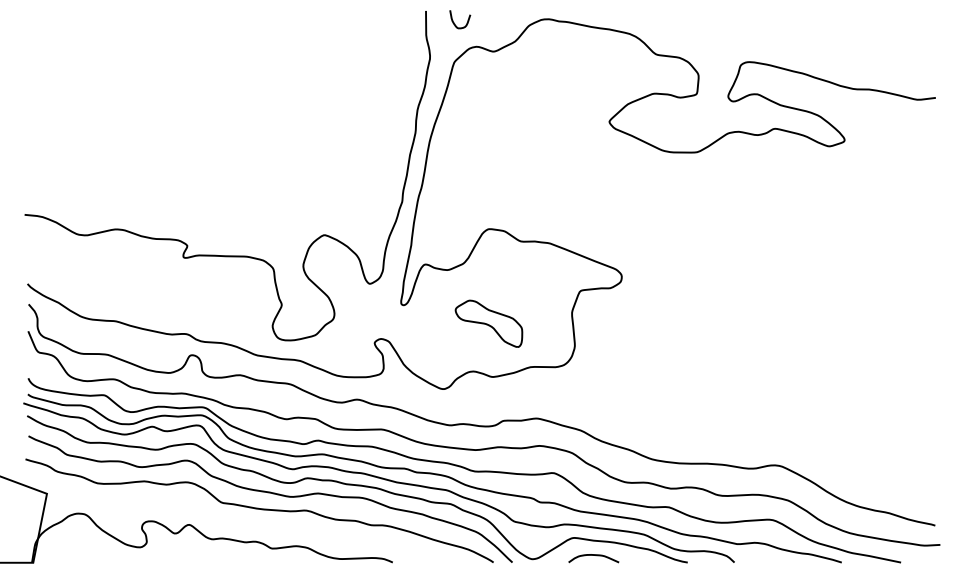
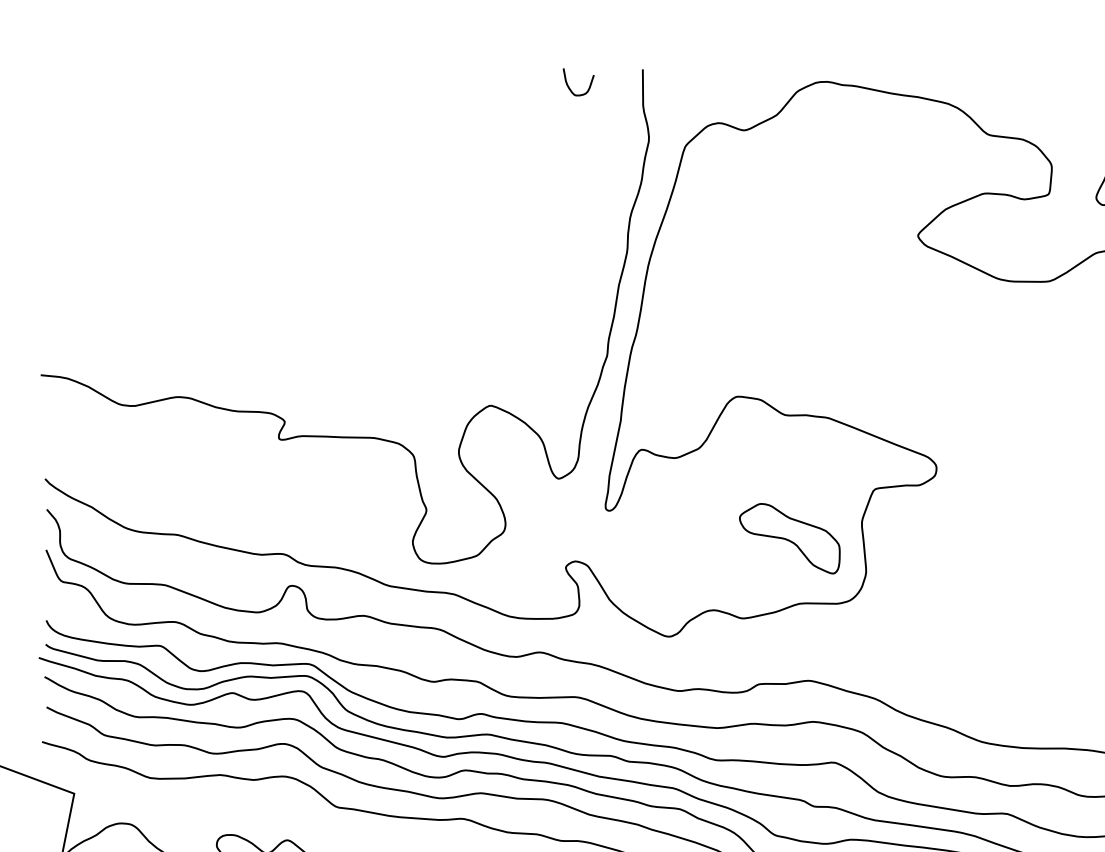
curve: (454, 22) -> (570, 86), moved
part: (488, 323) -> (789, 538), moved

